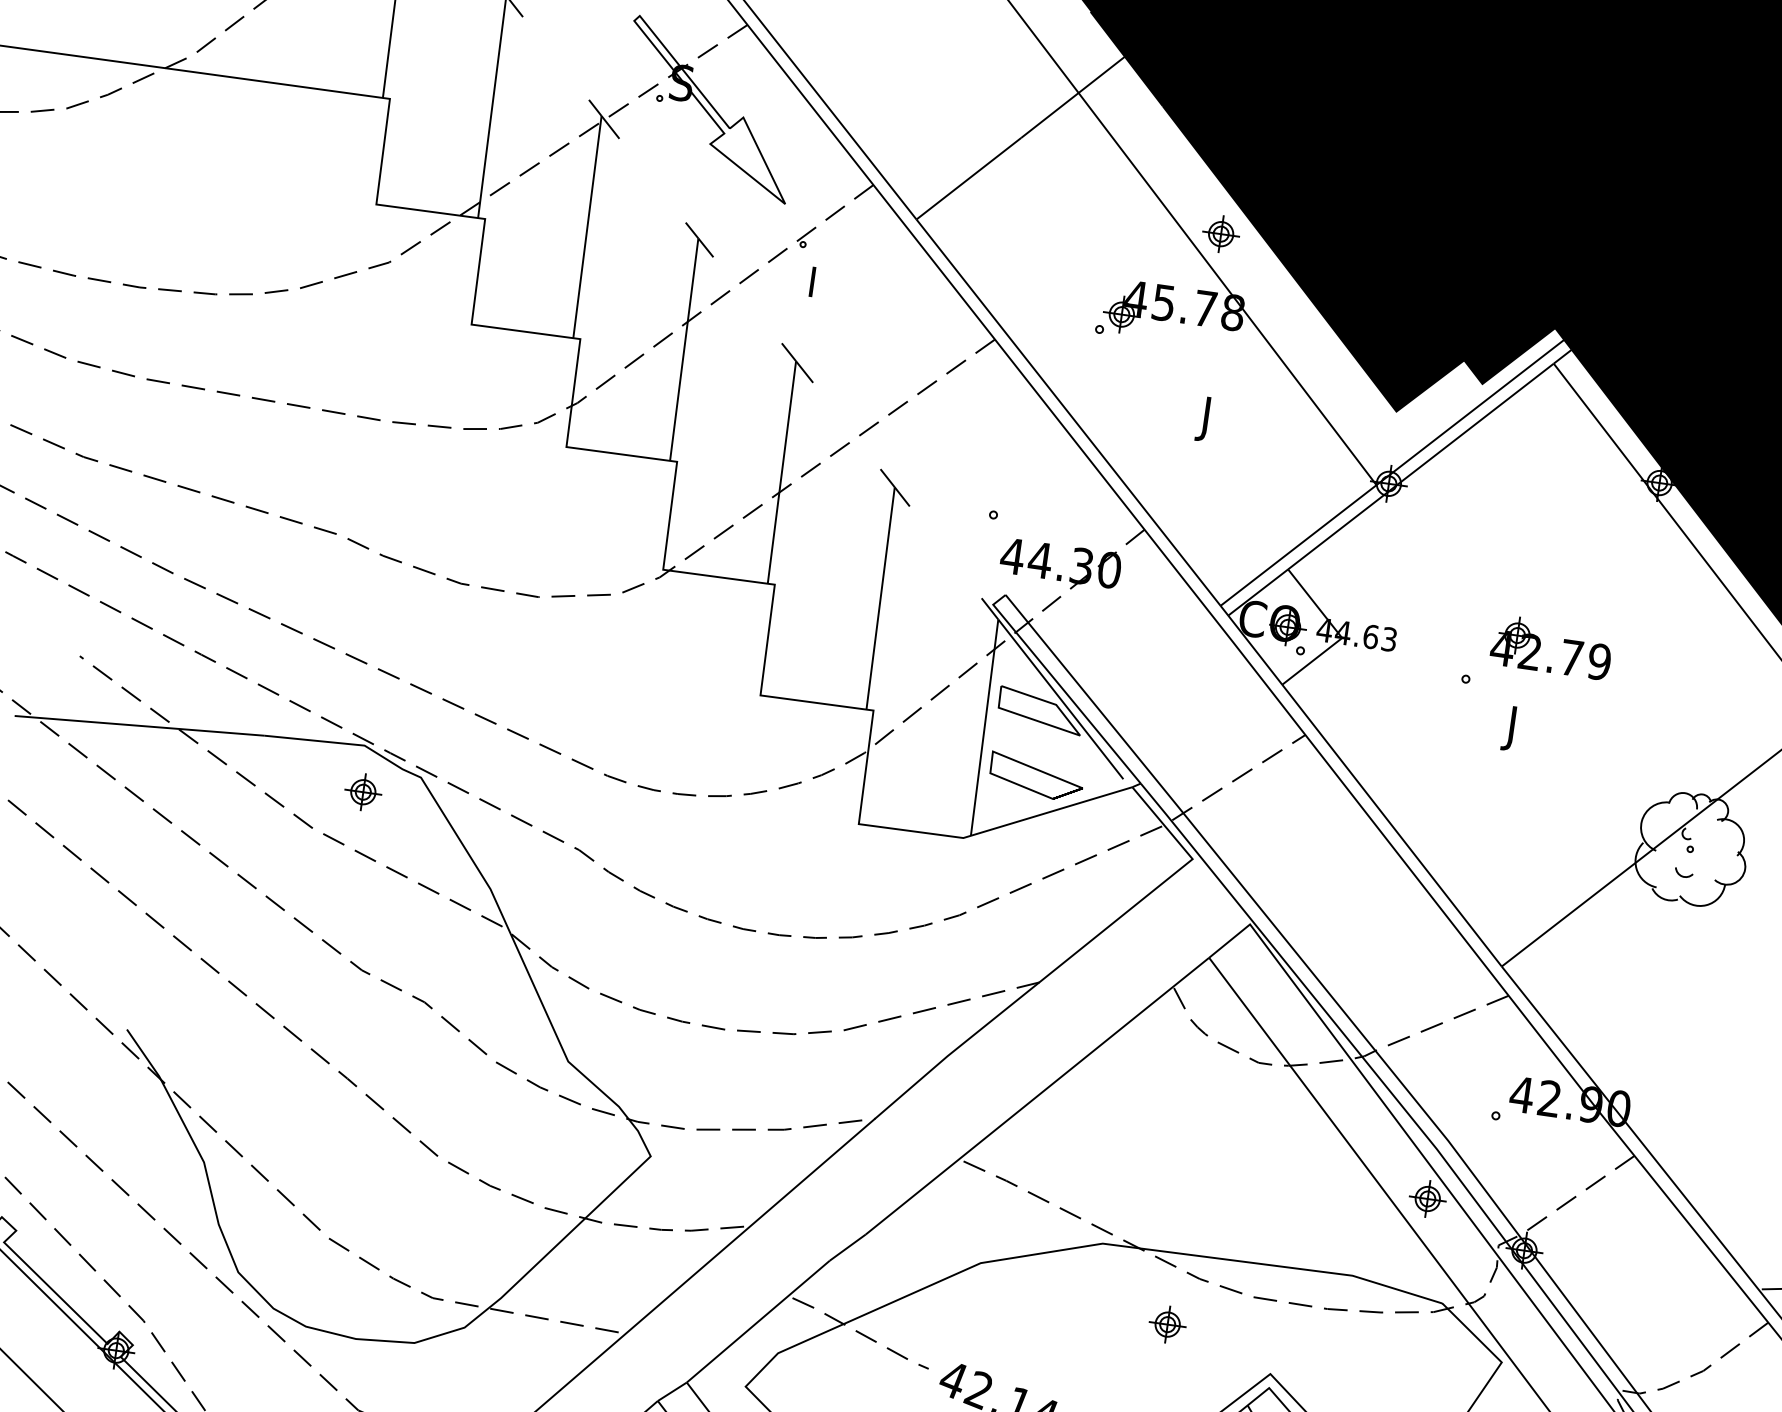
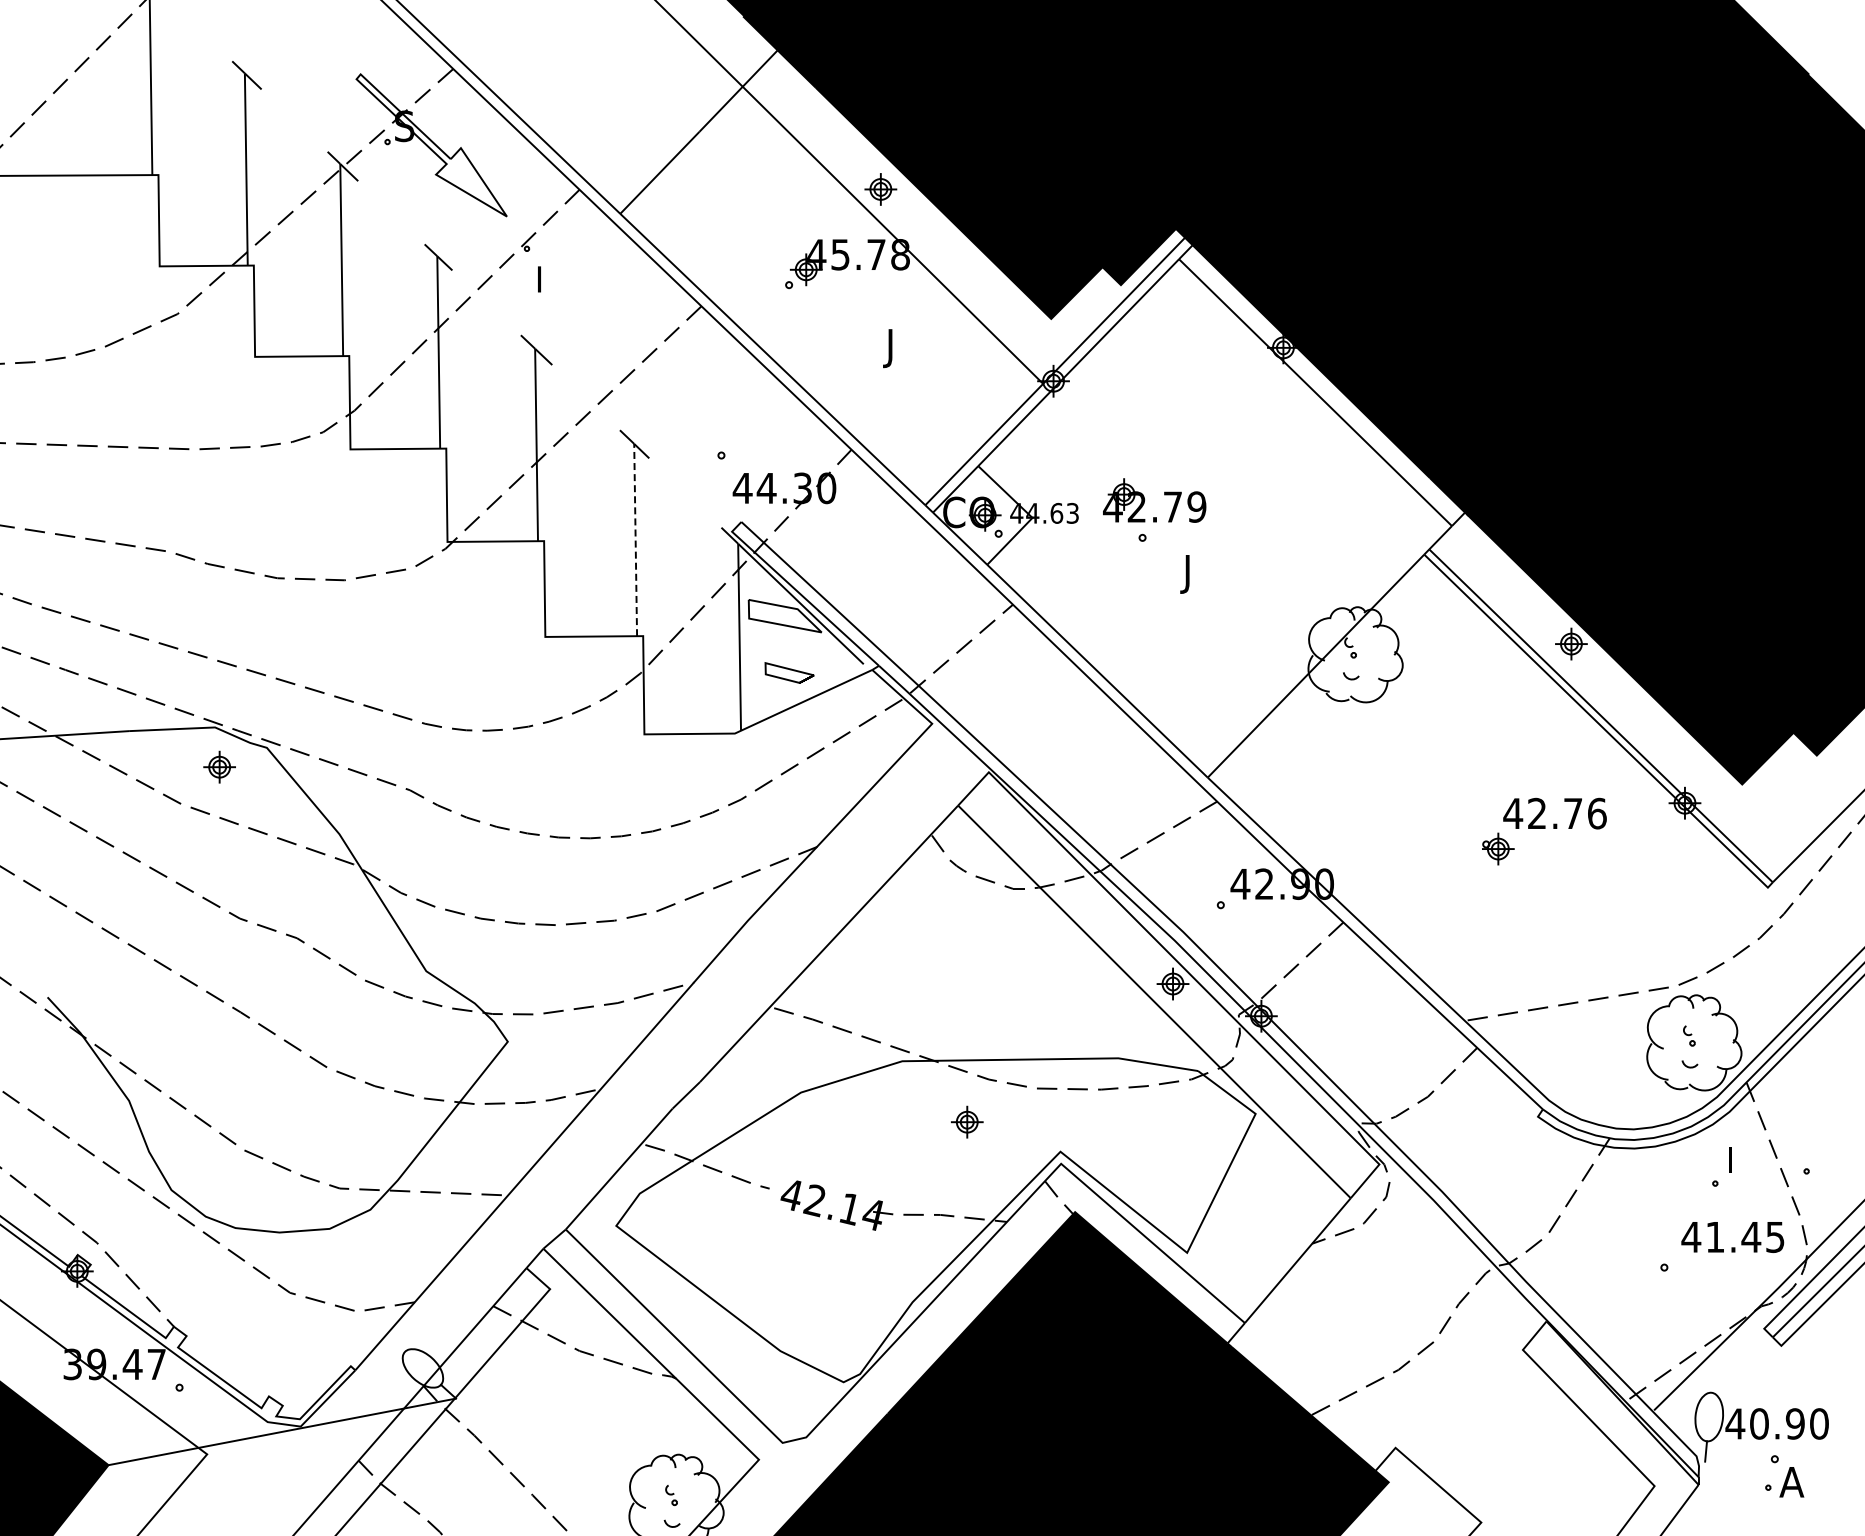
line: (880, 597) -> (635, 539), solid -> dashed
part: (1541, 645) -> (1145, 500), moved
part: (1036, 776) -> (789, 672), size x0.6

